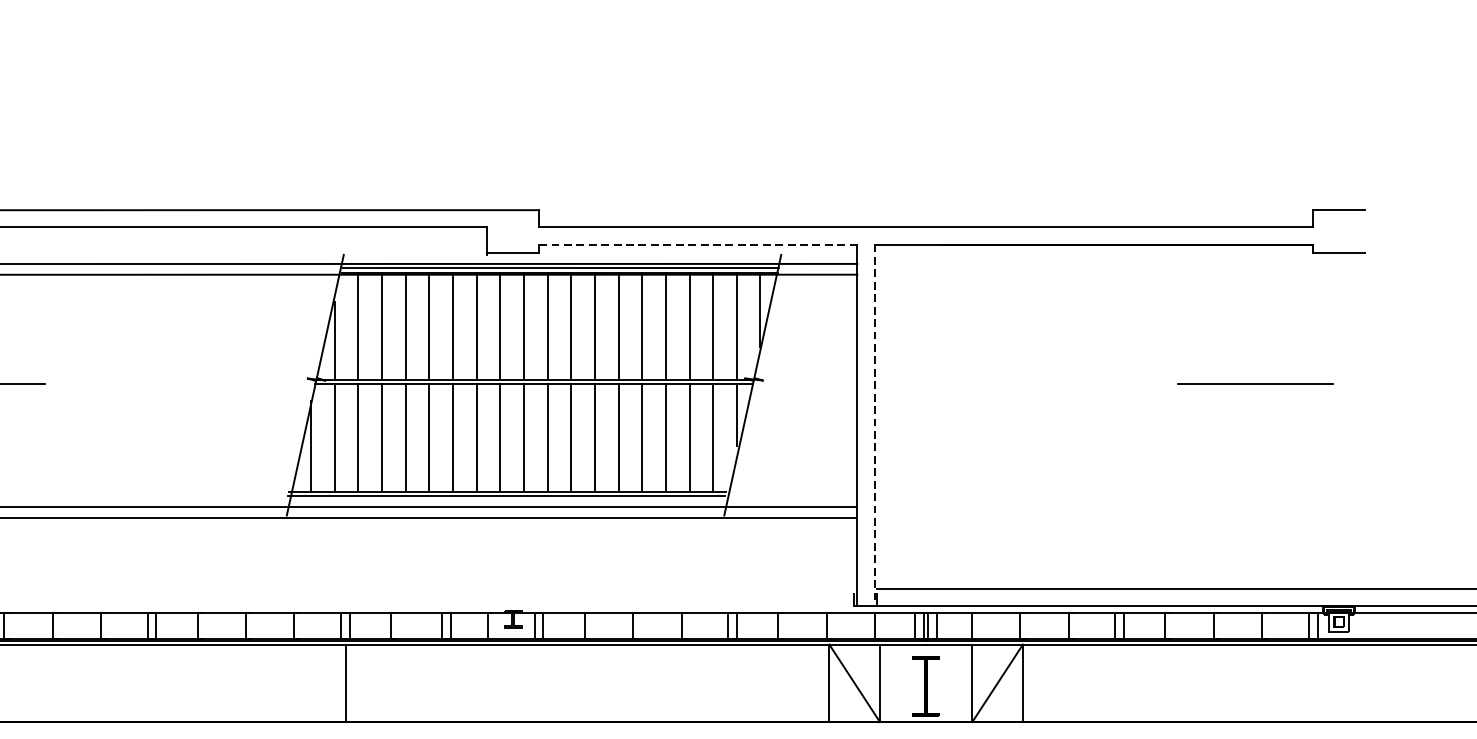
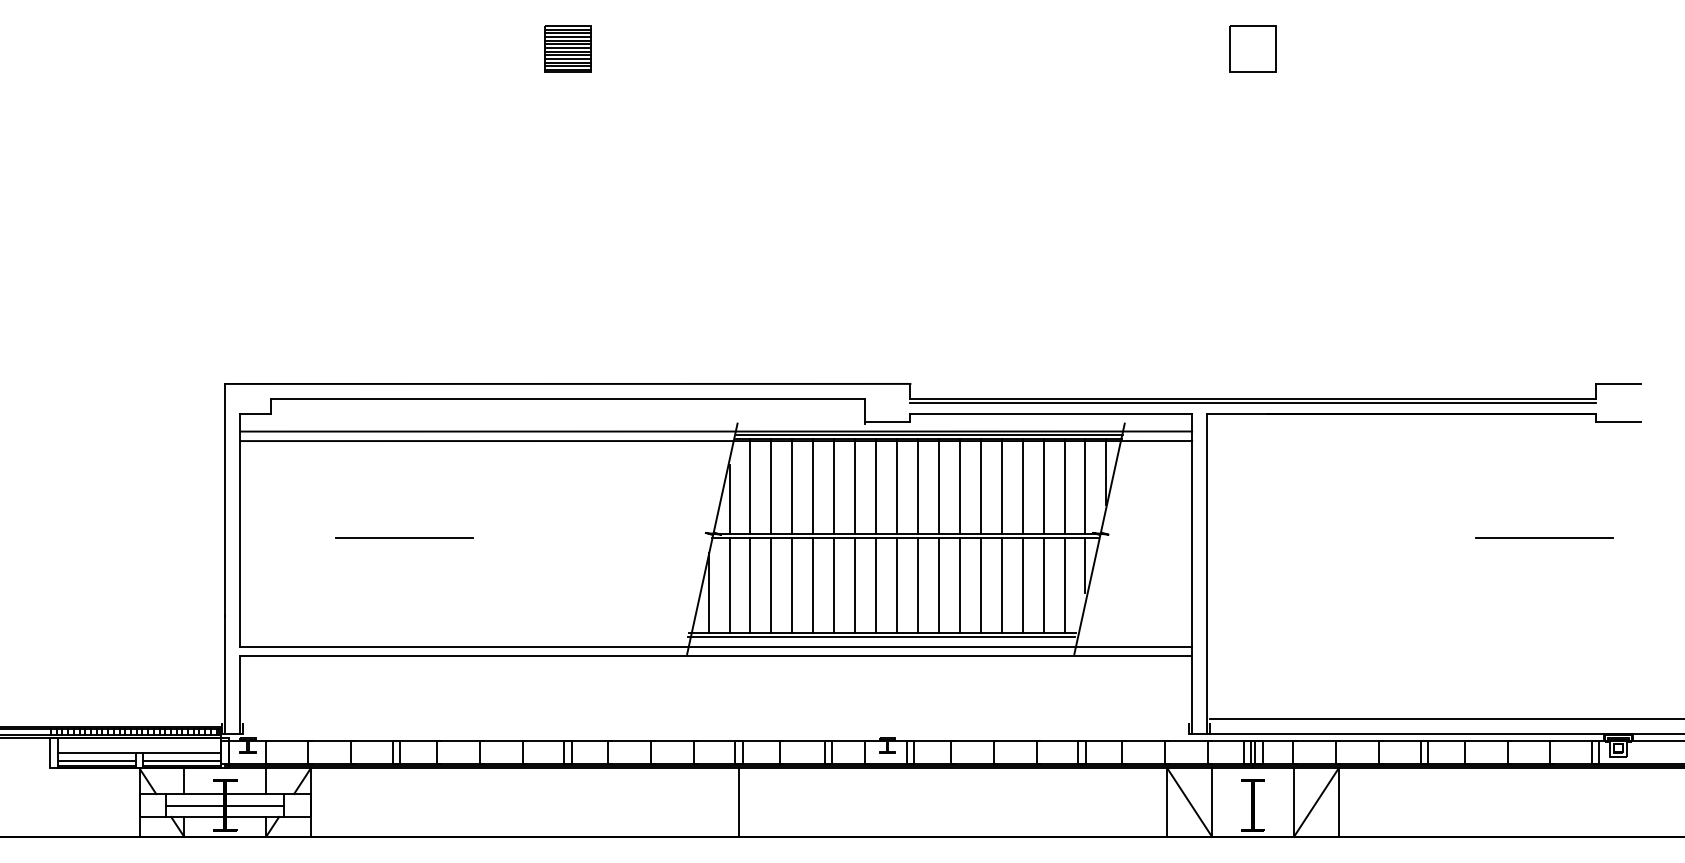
line: (925, 231) -> (1252, 402), added
line: (698, 244) -> (1051, 414), dashed -> solid
line: (874, 425) -> (1207, 574), dashed -> solid

